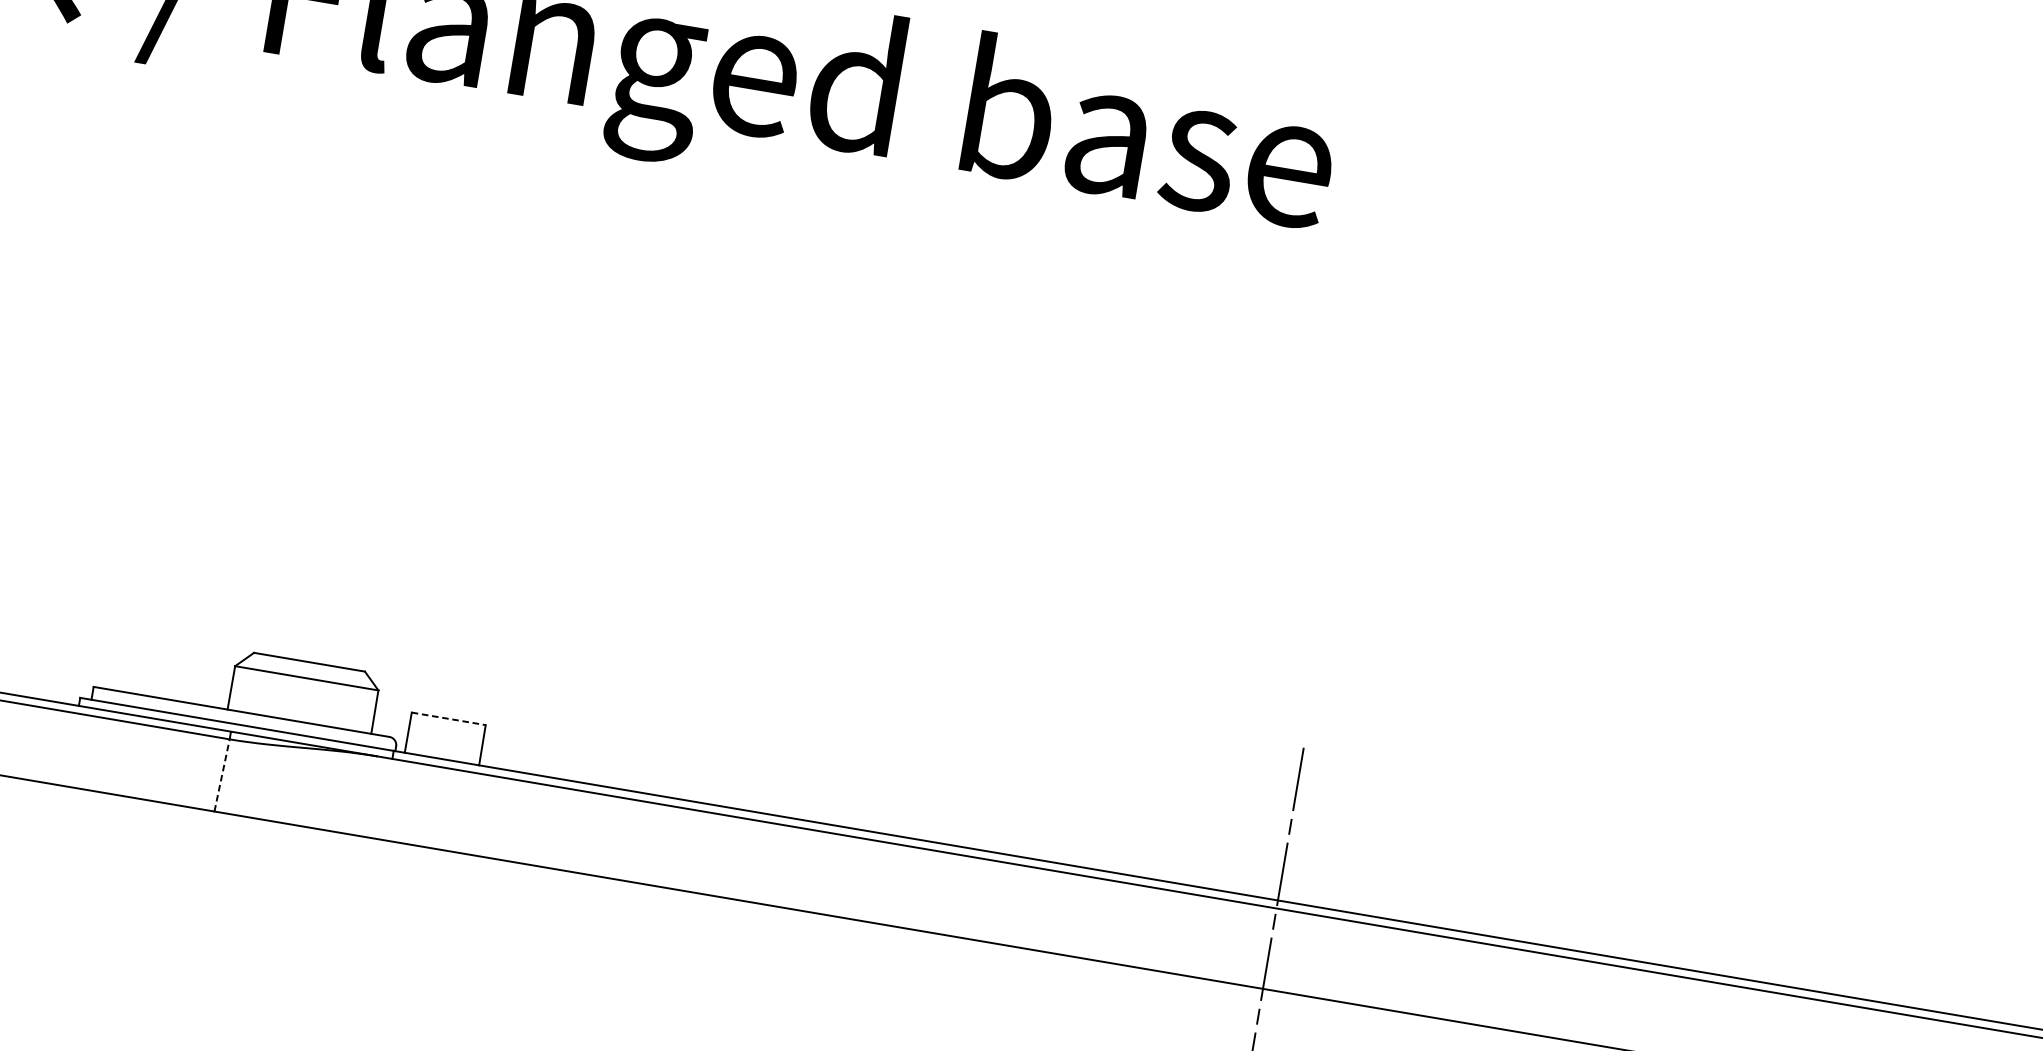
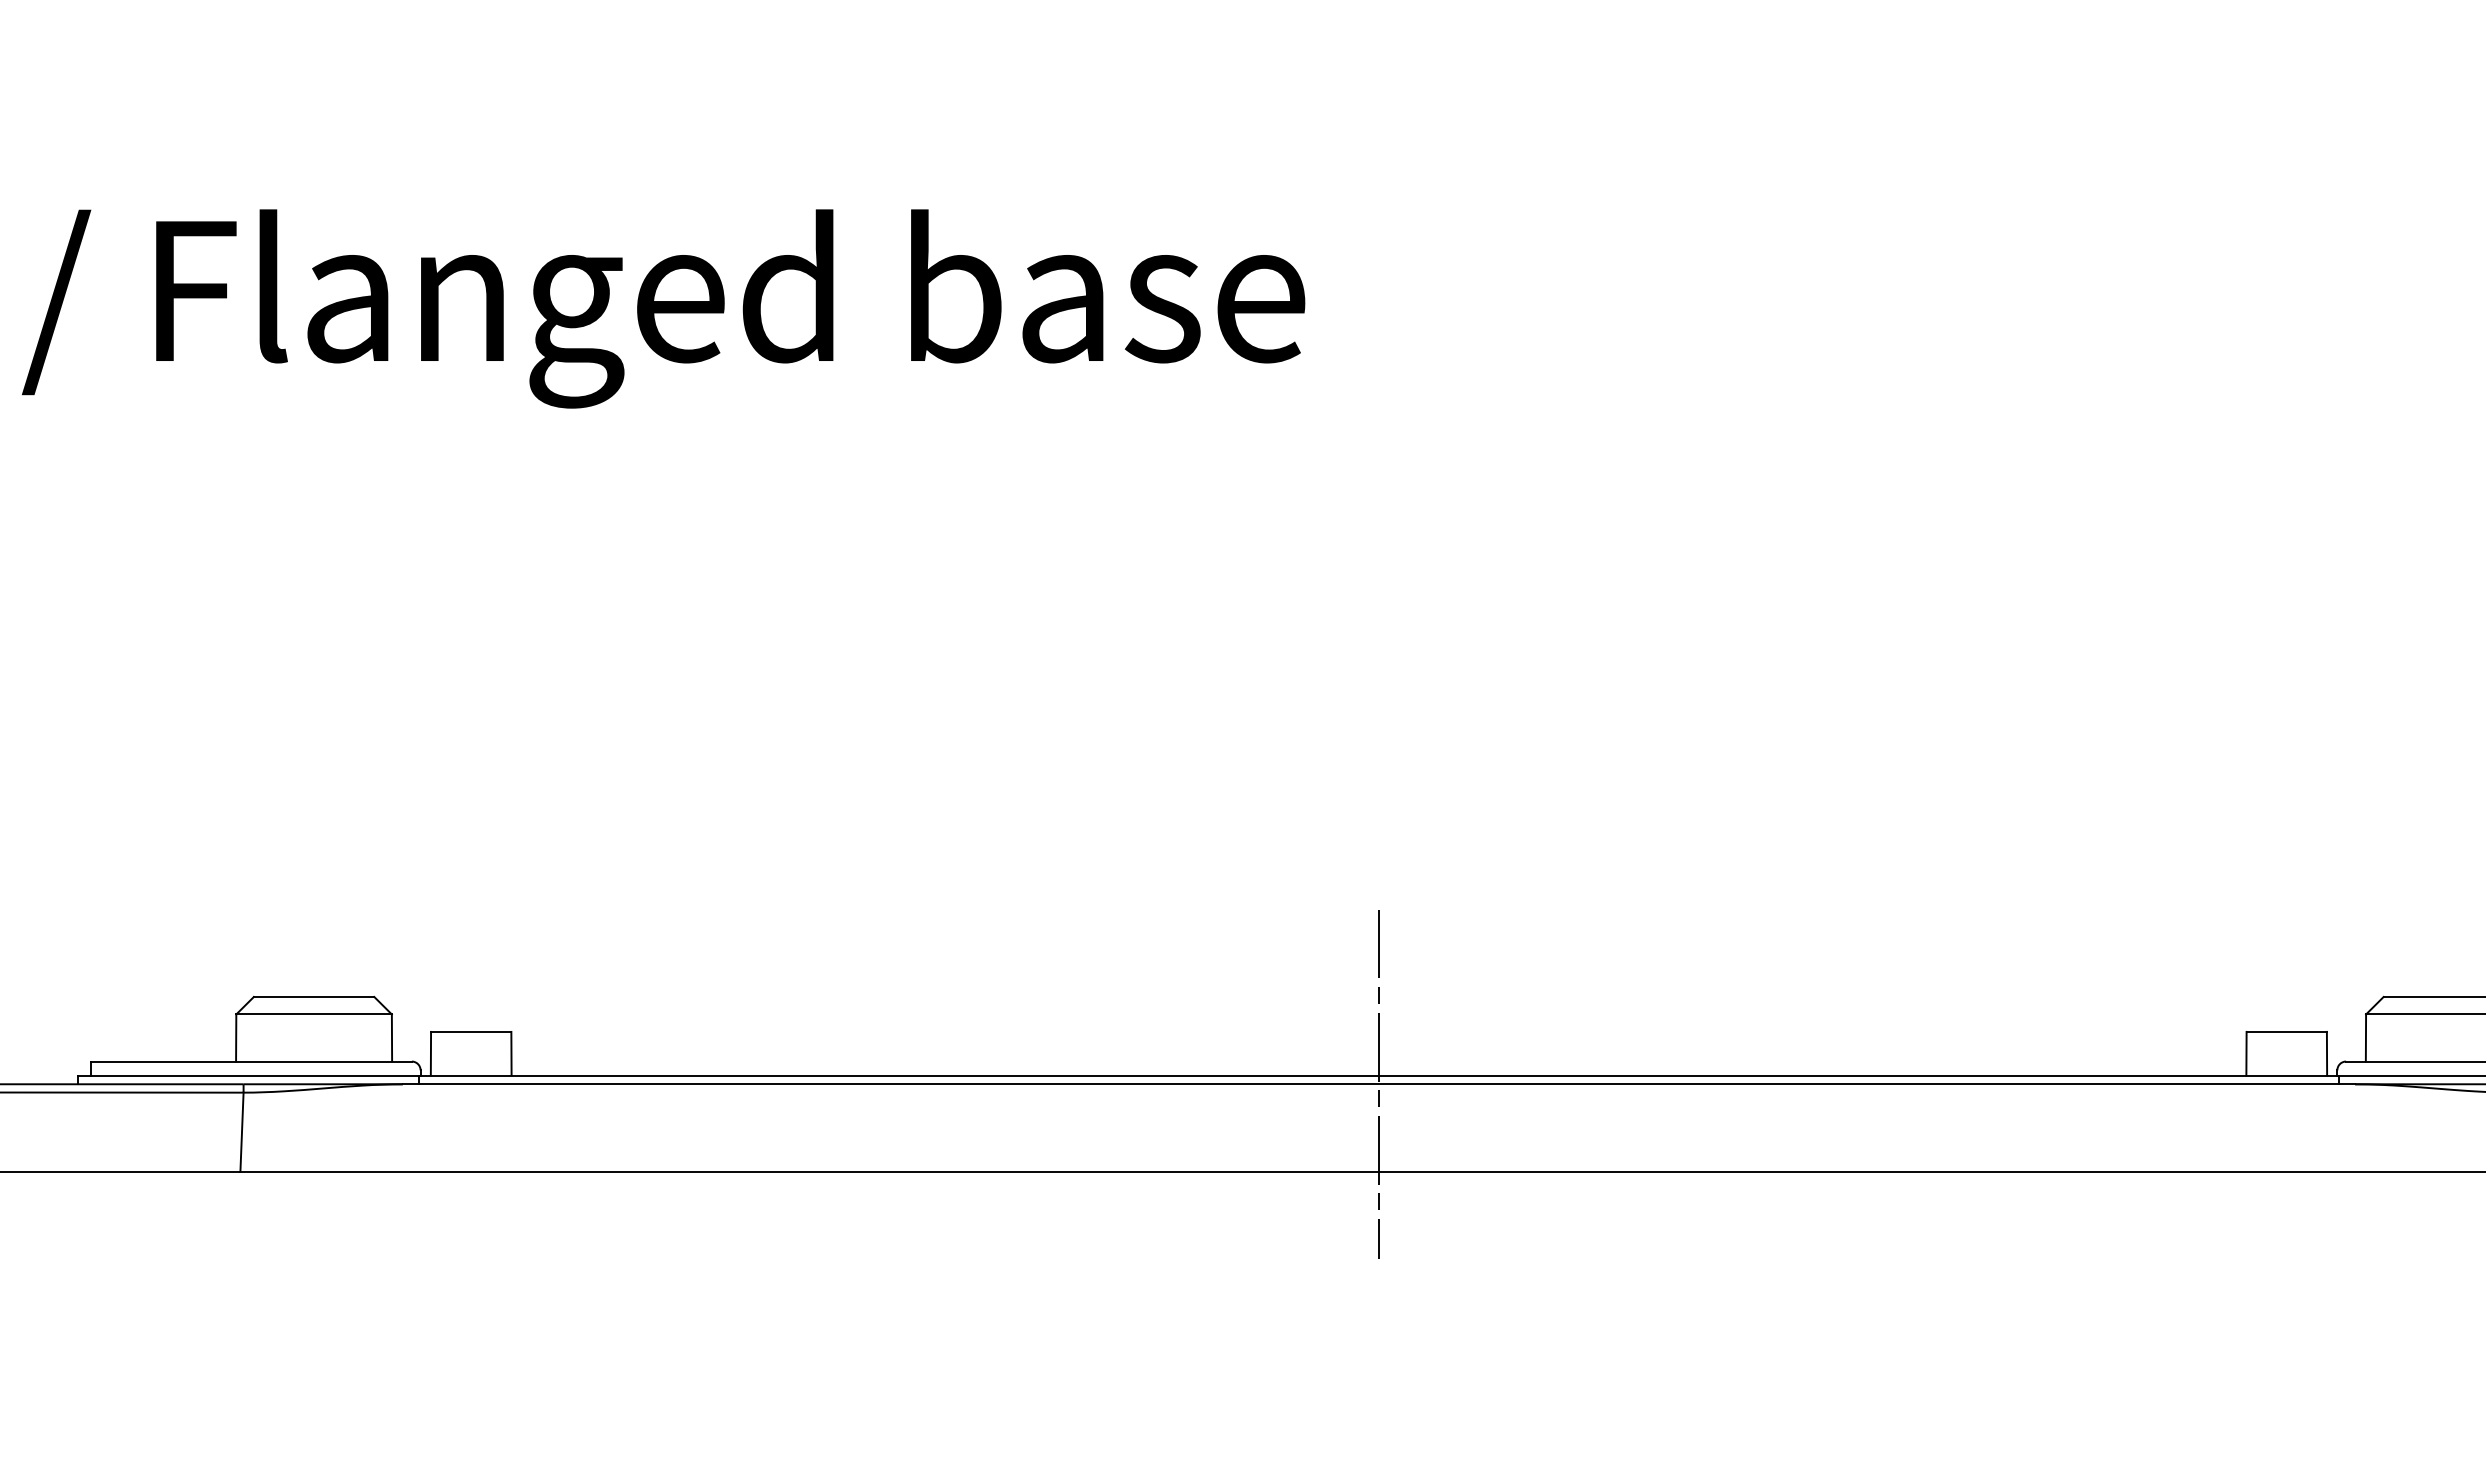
line: (449, 718) -> (471, 1031), dashed -> solid
line: (222, 774) -> (242, 1131), dashed -> solid

